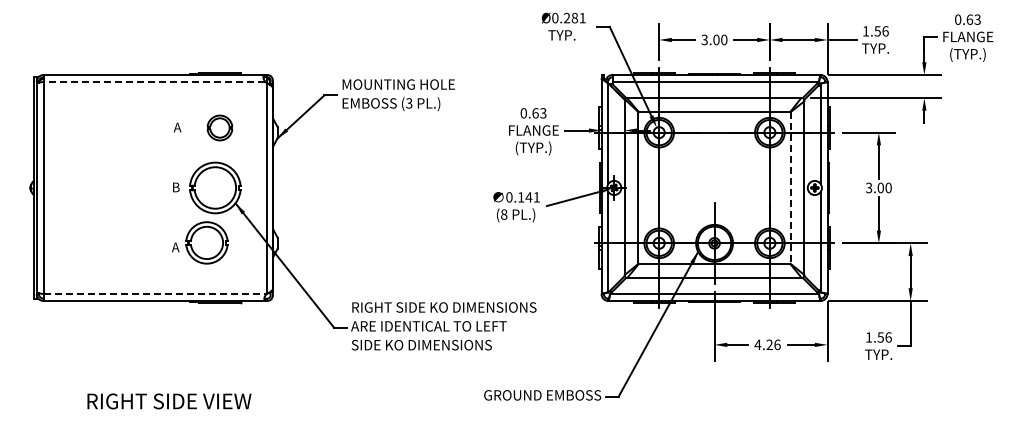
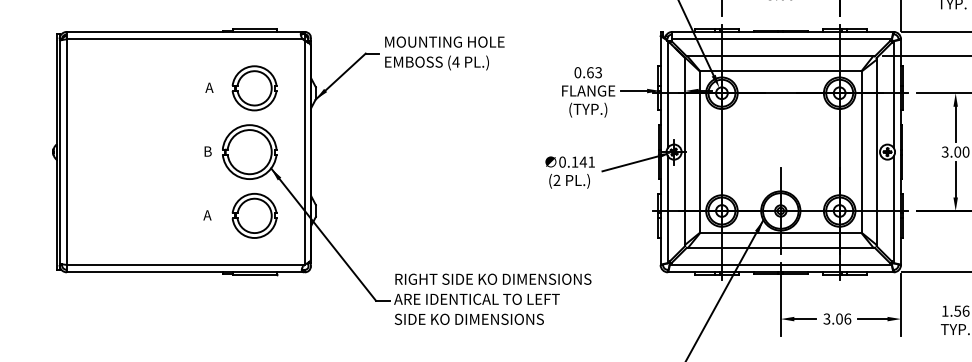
line: (154, 81) -> (184, 38), dashed -> solid
text: (408, 103) -> (455, 62), (3 -> (4
part: (219, 127) -> (254, 87), size x1.67
line: (790, 187) -> (861, 151), dashed -> solid
text: (504, 214) -> (557, 180), (8 -> (2
part: (206, 242) -> (254, 215), moved
line: (155, 294) -> (185, 265), dashed -> solid
text: (763, 344) -> (832, 318), 4.26 -> 3.06

